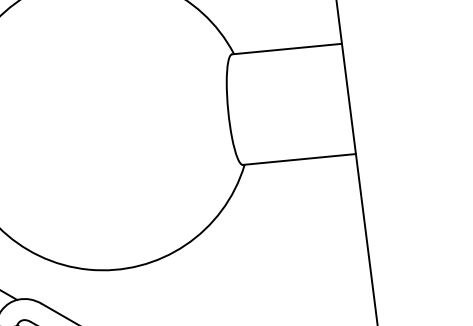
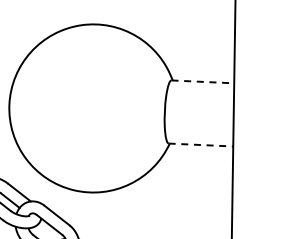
line: (288, 48) -> (203, 81), solid -> dashed
line: (300, 160) -> (201, 145), solid -> dashed

